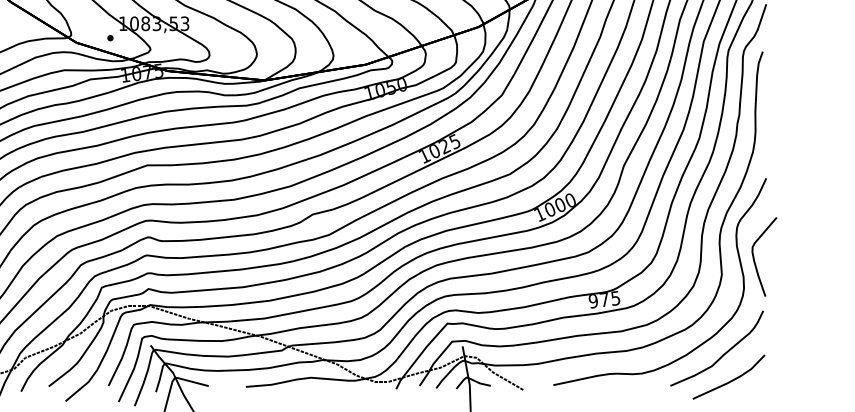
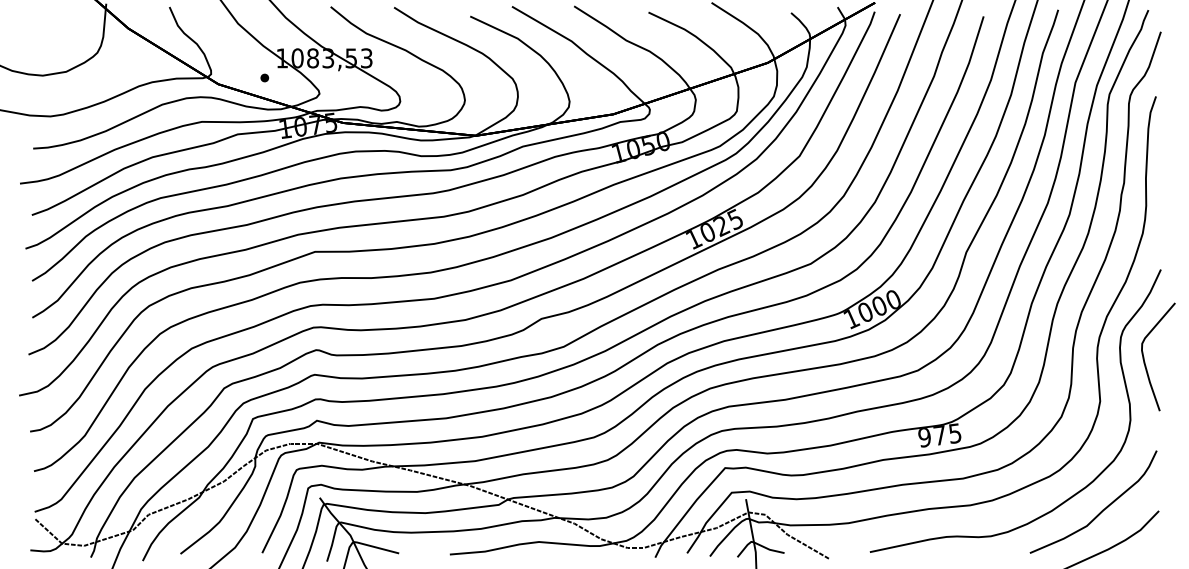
curve: (755, 260) -> (1145, 361), moved

